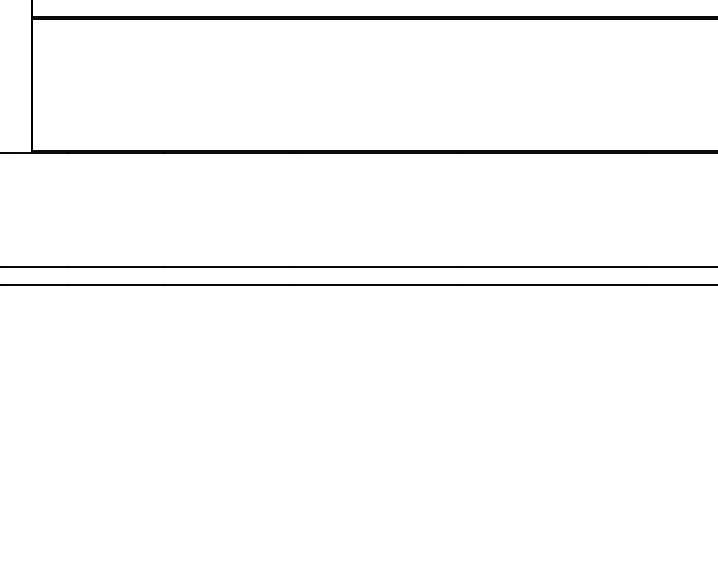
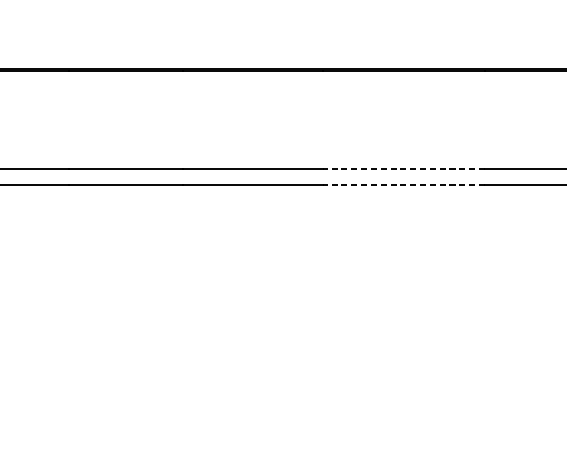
line: (551, 266) -> (403, 169), solid -> dashed
line: (551, 284) -> (403, 184), solid -> dashed

